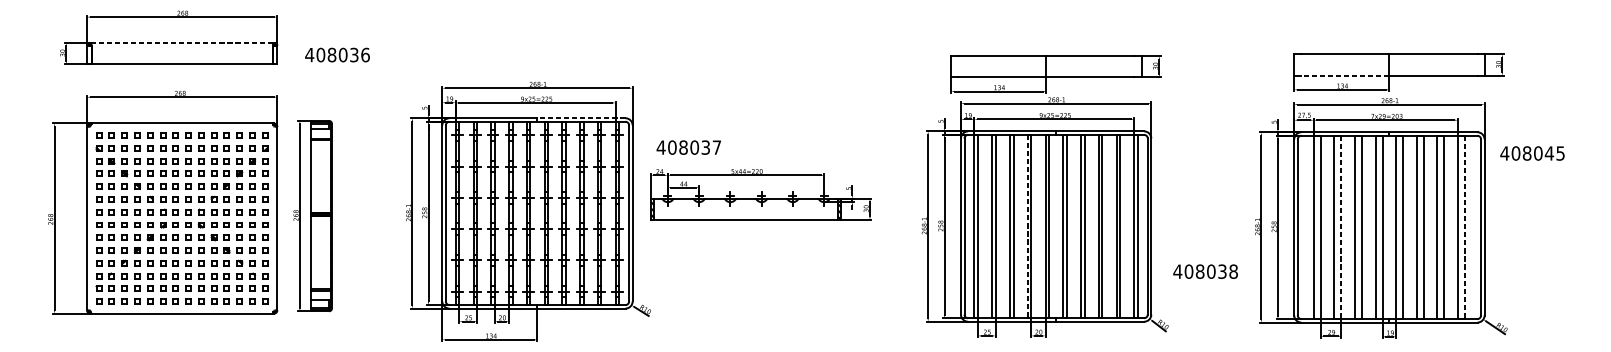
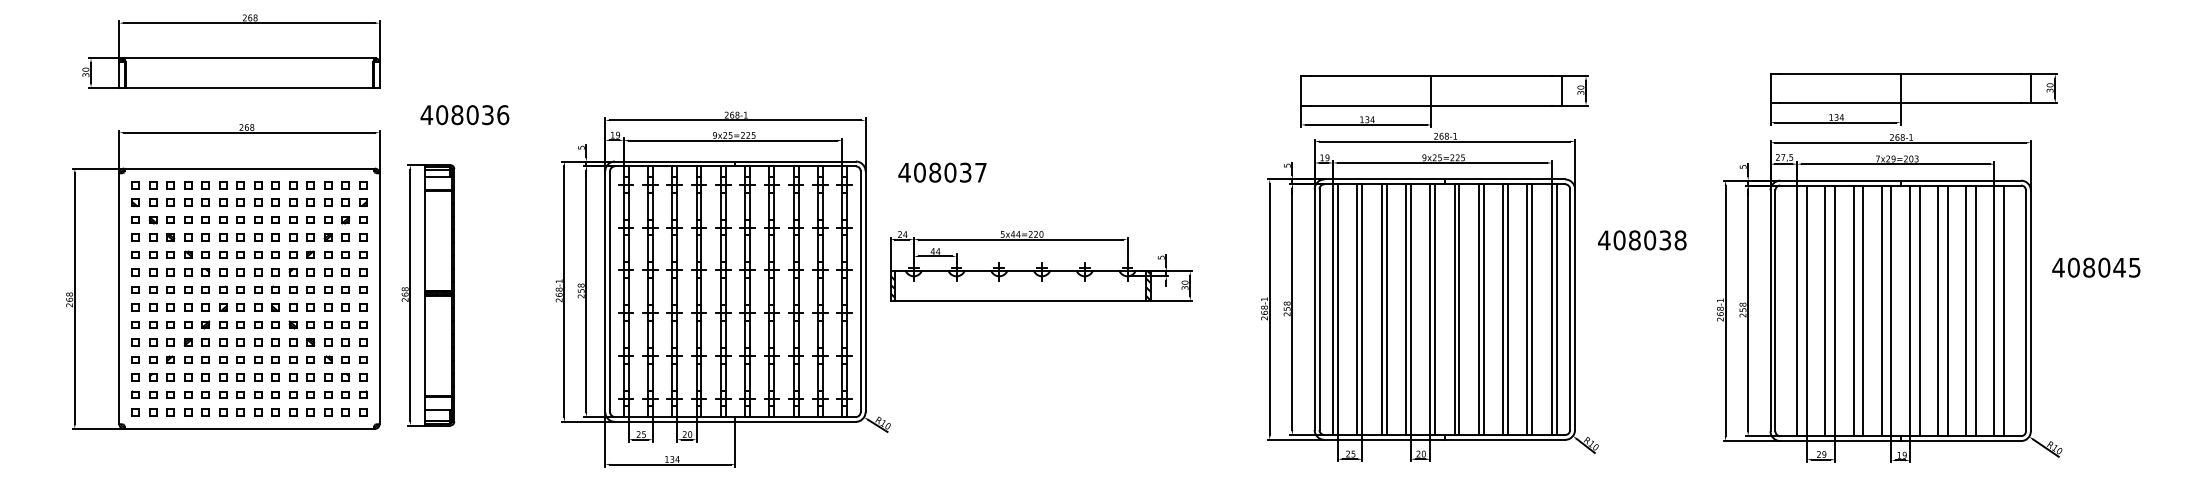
line: (182, 42) -> (249, 58), dashed -> solid
text: (337, 55) -> (464, 115), moved
line: (1344, 75) -> (1839, 103), dashed -> solid
line: (581, 118) -> (795, 161), dashed -> solid
text: (688, 147) -> (942, 172), moved
text: (1532, 153) -> (2096, 267), moved
line: (1027, 227) -> (1405, 310), dashed -> solid
line: (1341, 227) -> (1835, 311), dashed -> solid
line: (1465, 227) -> (2004, 311), dashed -> solid
text: (1205, 271) -> (1642, 240), moved

